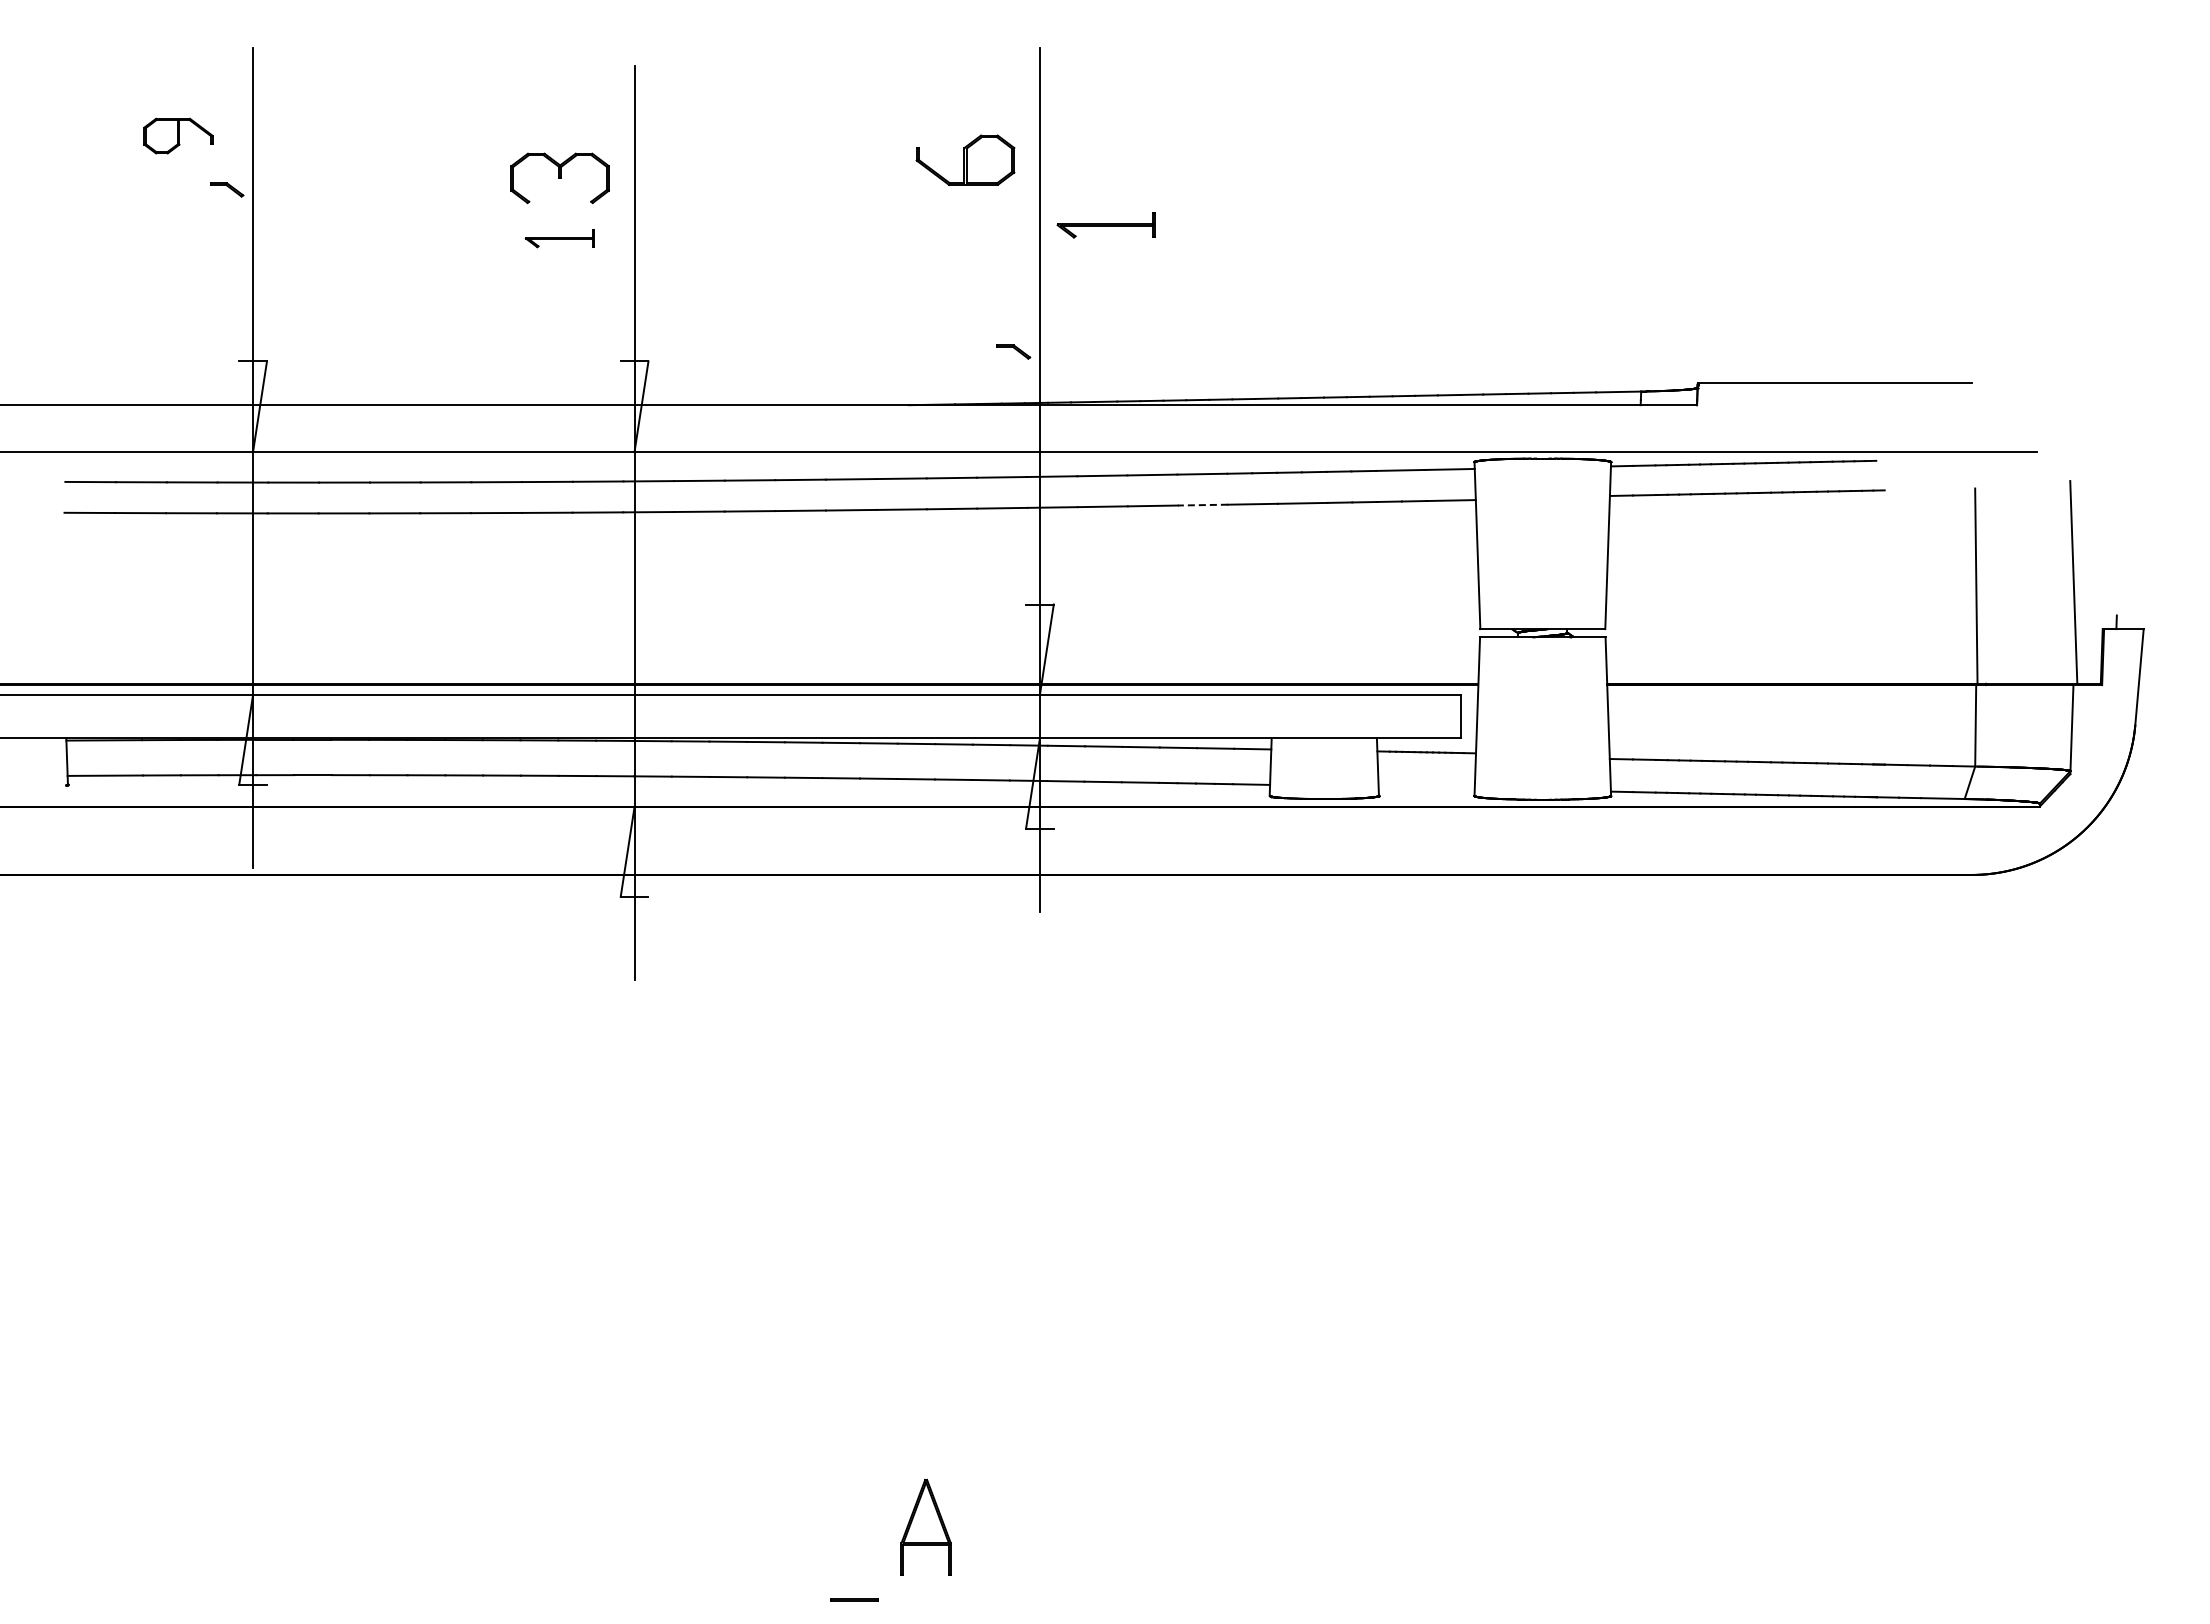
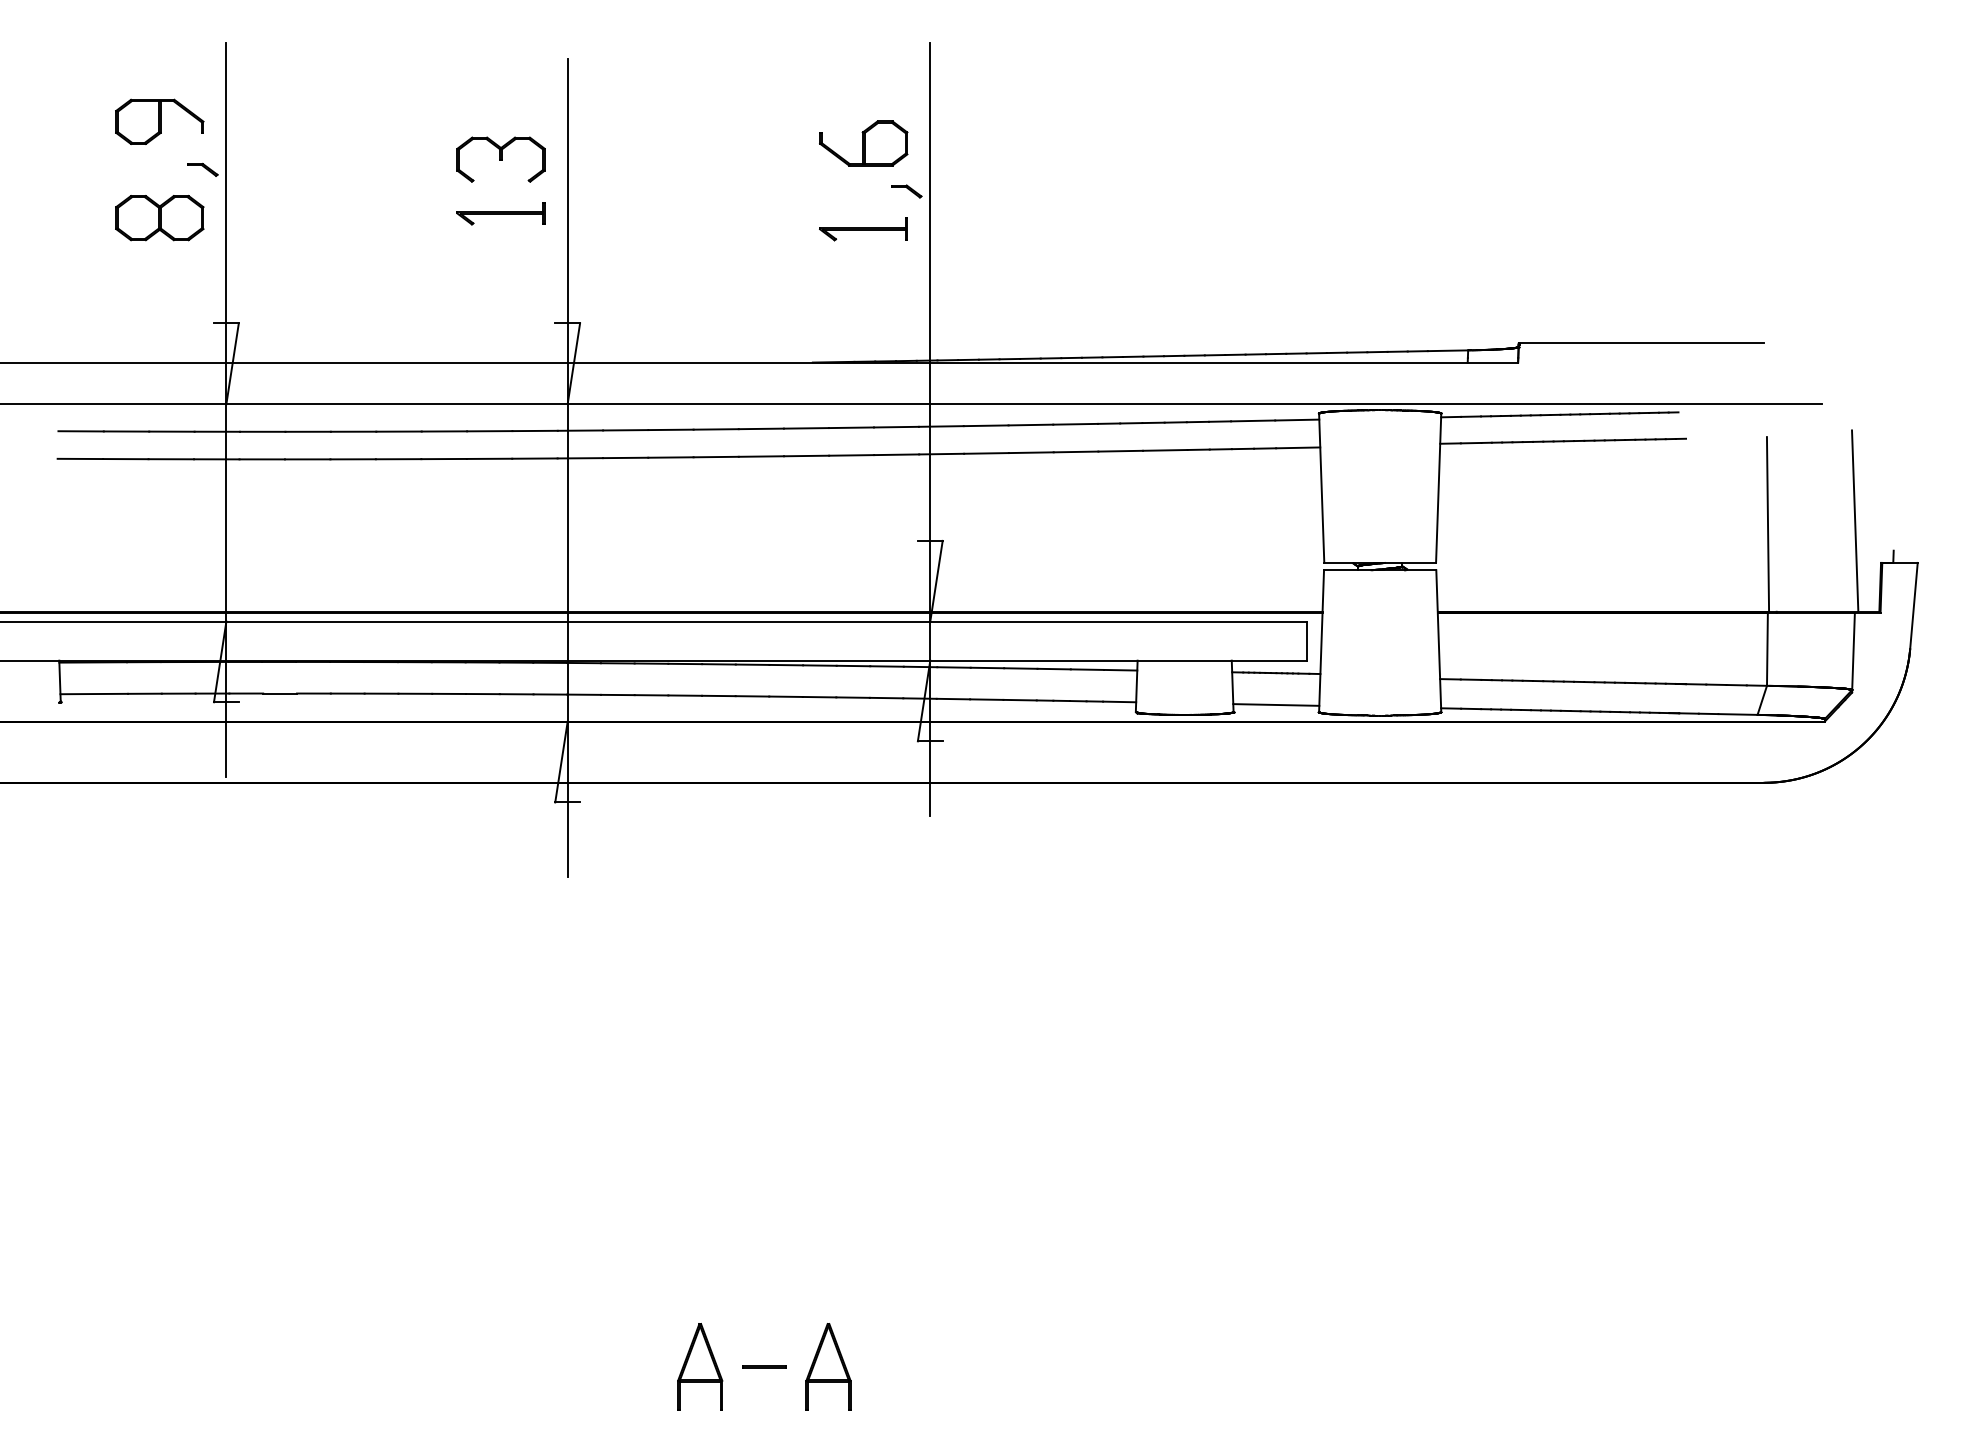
part: (178, 135) -> (159, 121), size x1.43
part: (1105, 225) -> (862, 229), moved
part: (559, 238) -> (500, 213), size x1.43
part: (178, 243) -> (159, 217), added
part: (1013, 351) -> (906, 191), moved
line: (1202, 505) -> (1075, 452), dashed -> solid
line: (1426, 787) -> (1276, 704), added
part: (782, 1526) -> (699, 1365), added
line: (854, 1599) -> (764, 1366), moved

